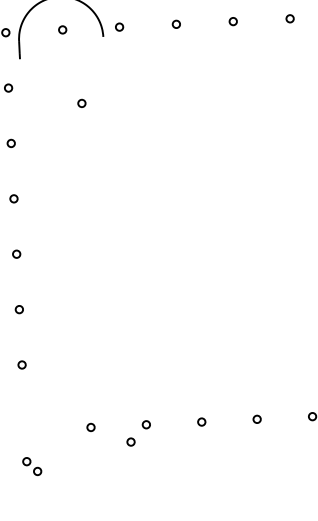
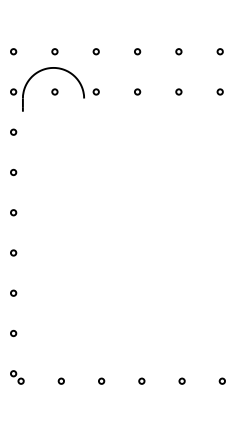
circle: (80, 102) -> (65, 145), removed
circle: (130, 441) -> (89, 392), removed
part: (32, 466) -> (17, 377), moved

